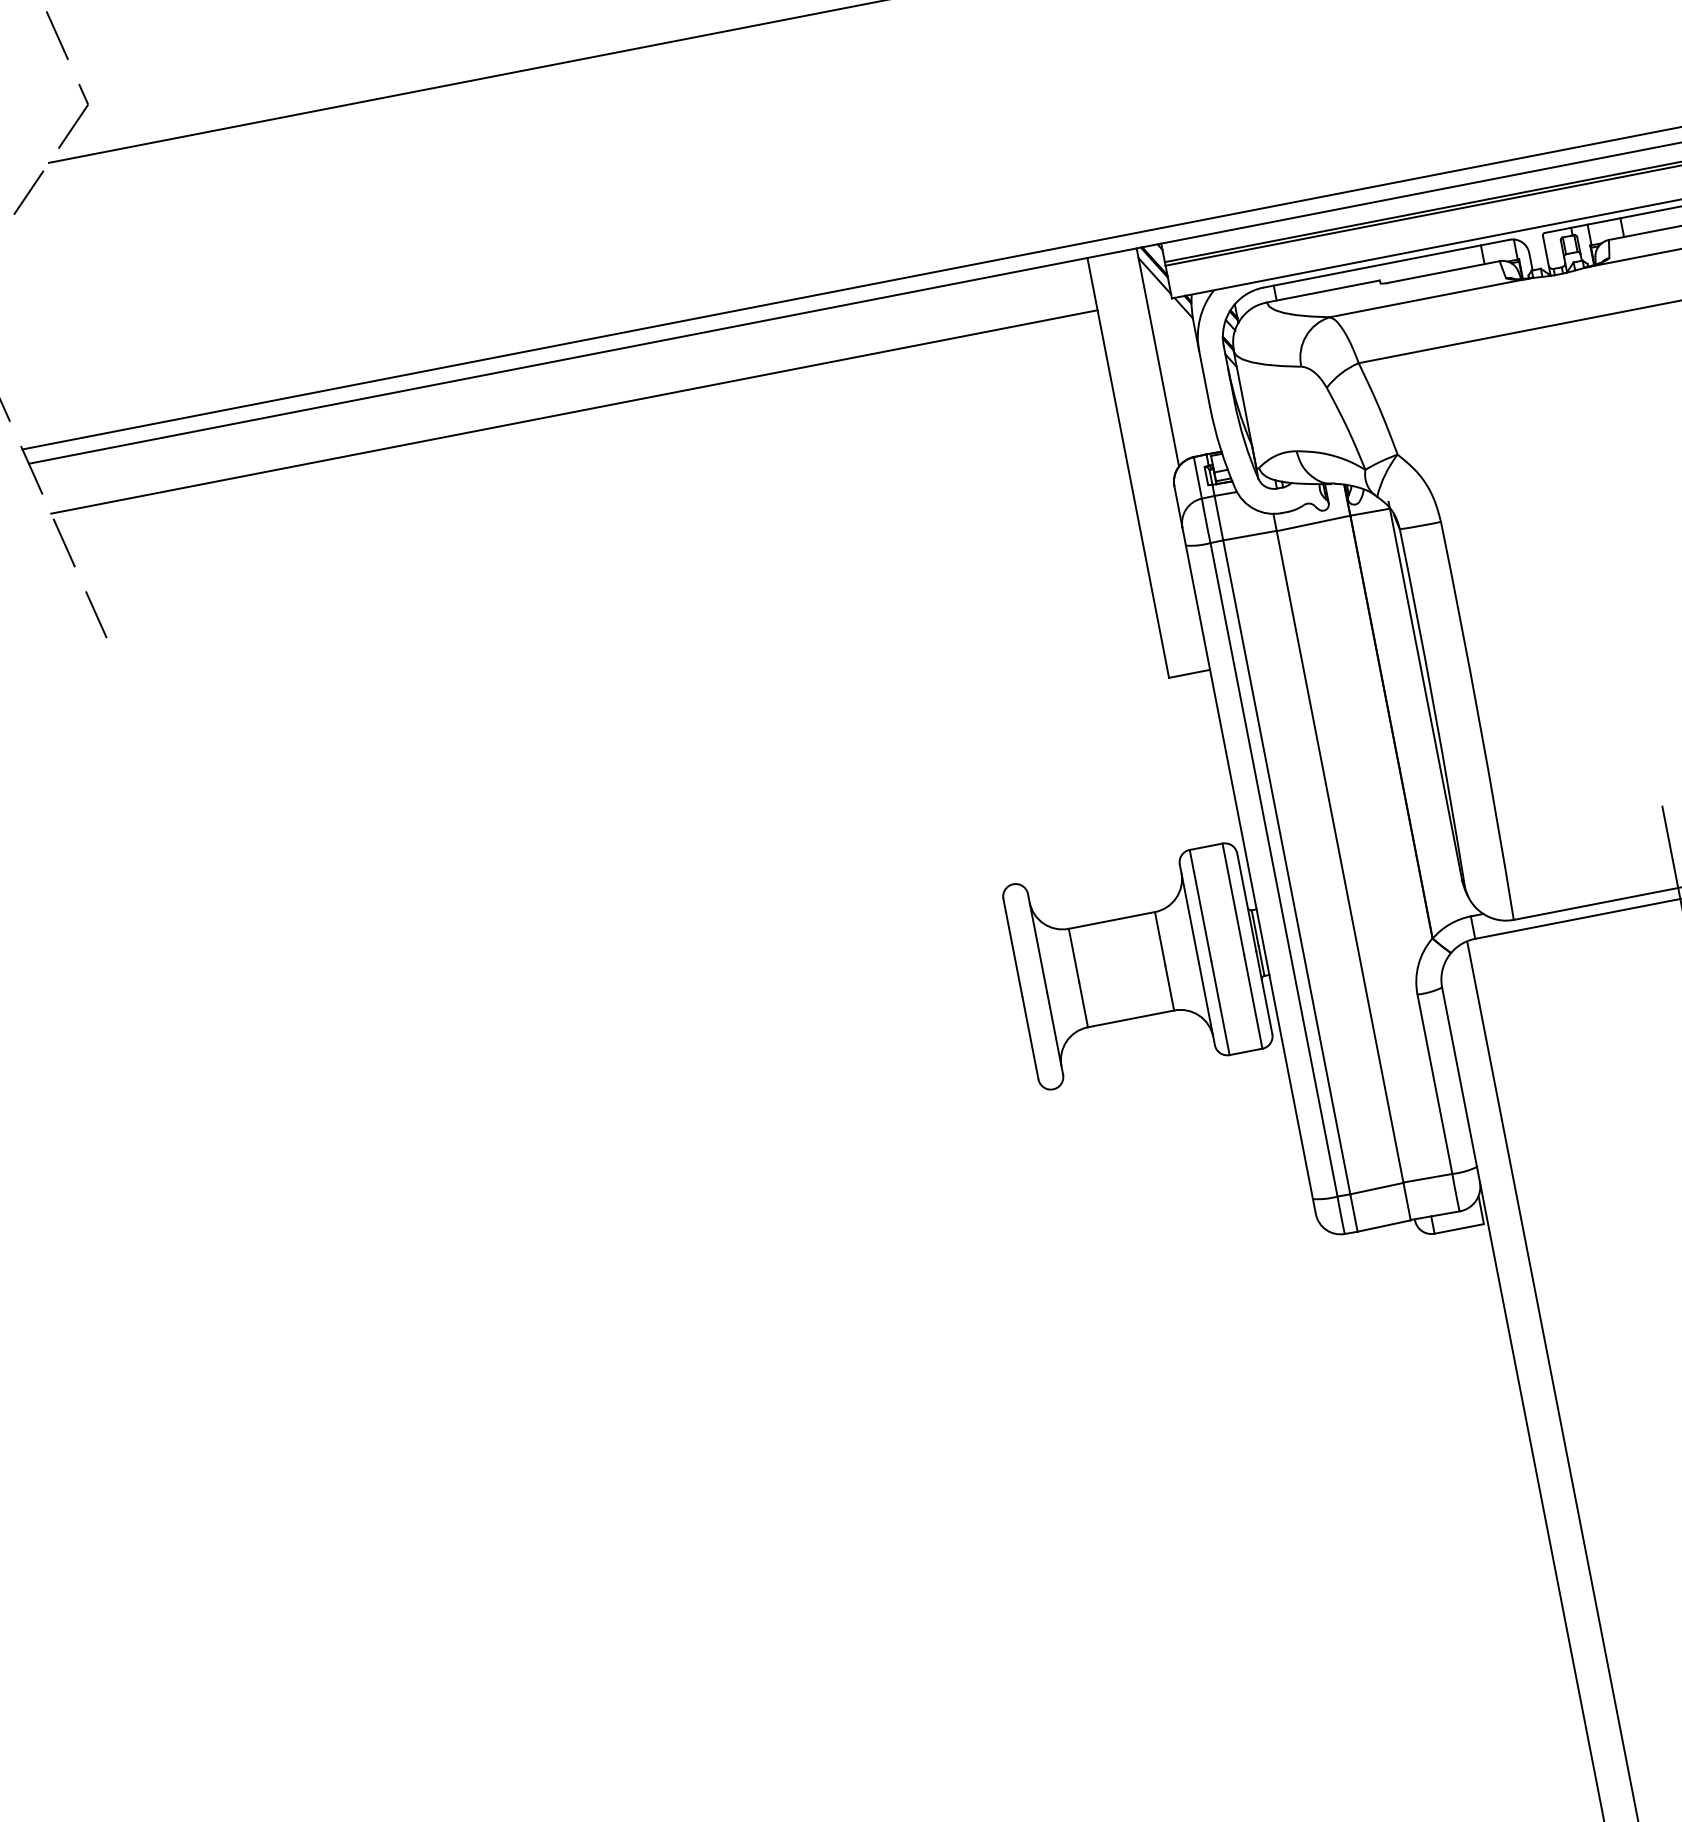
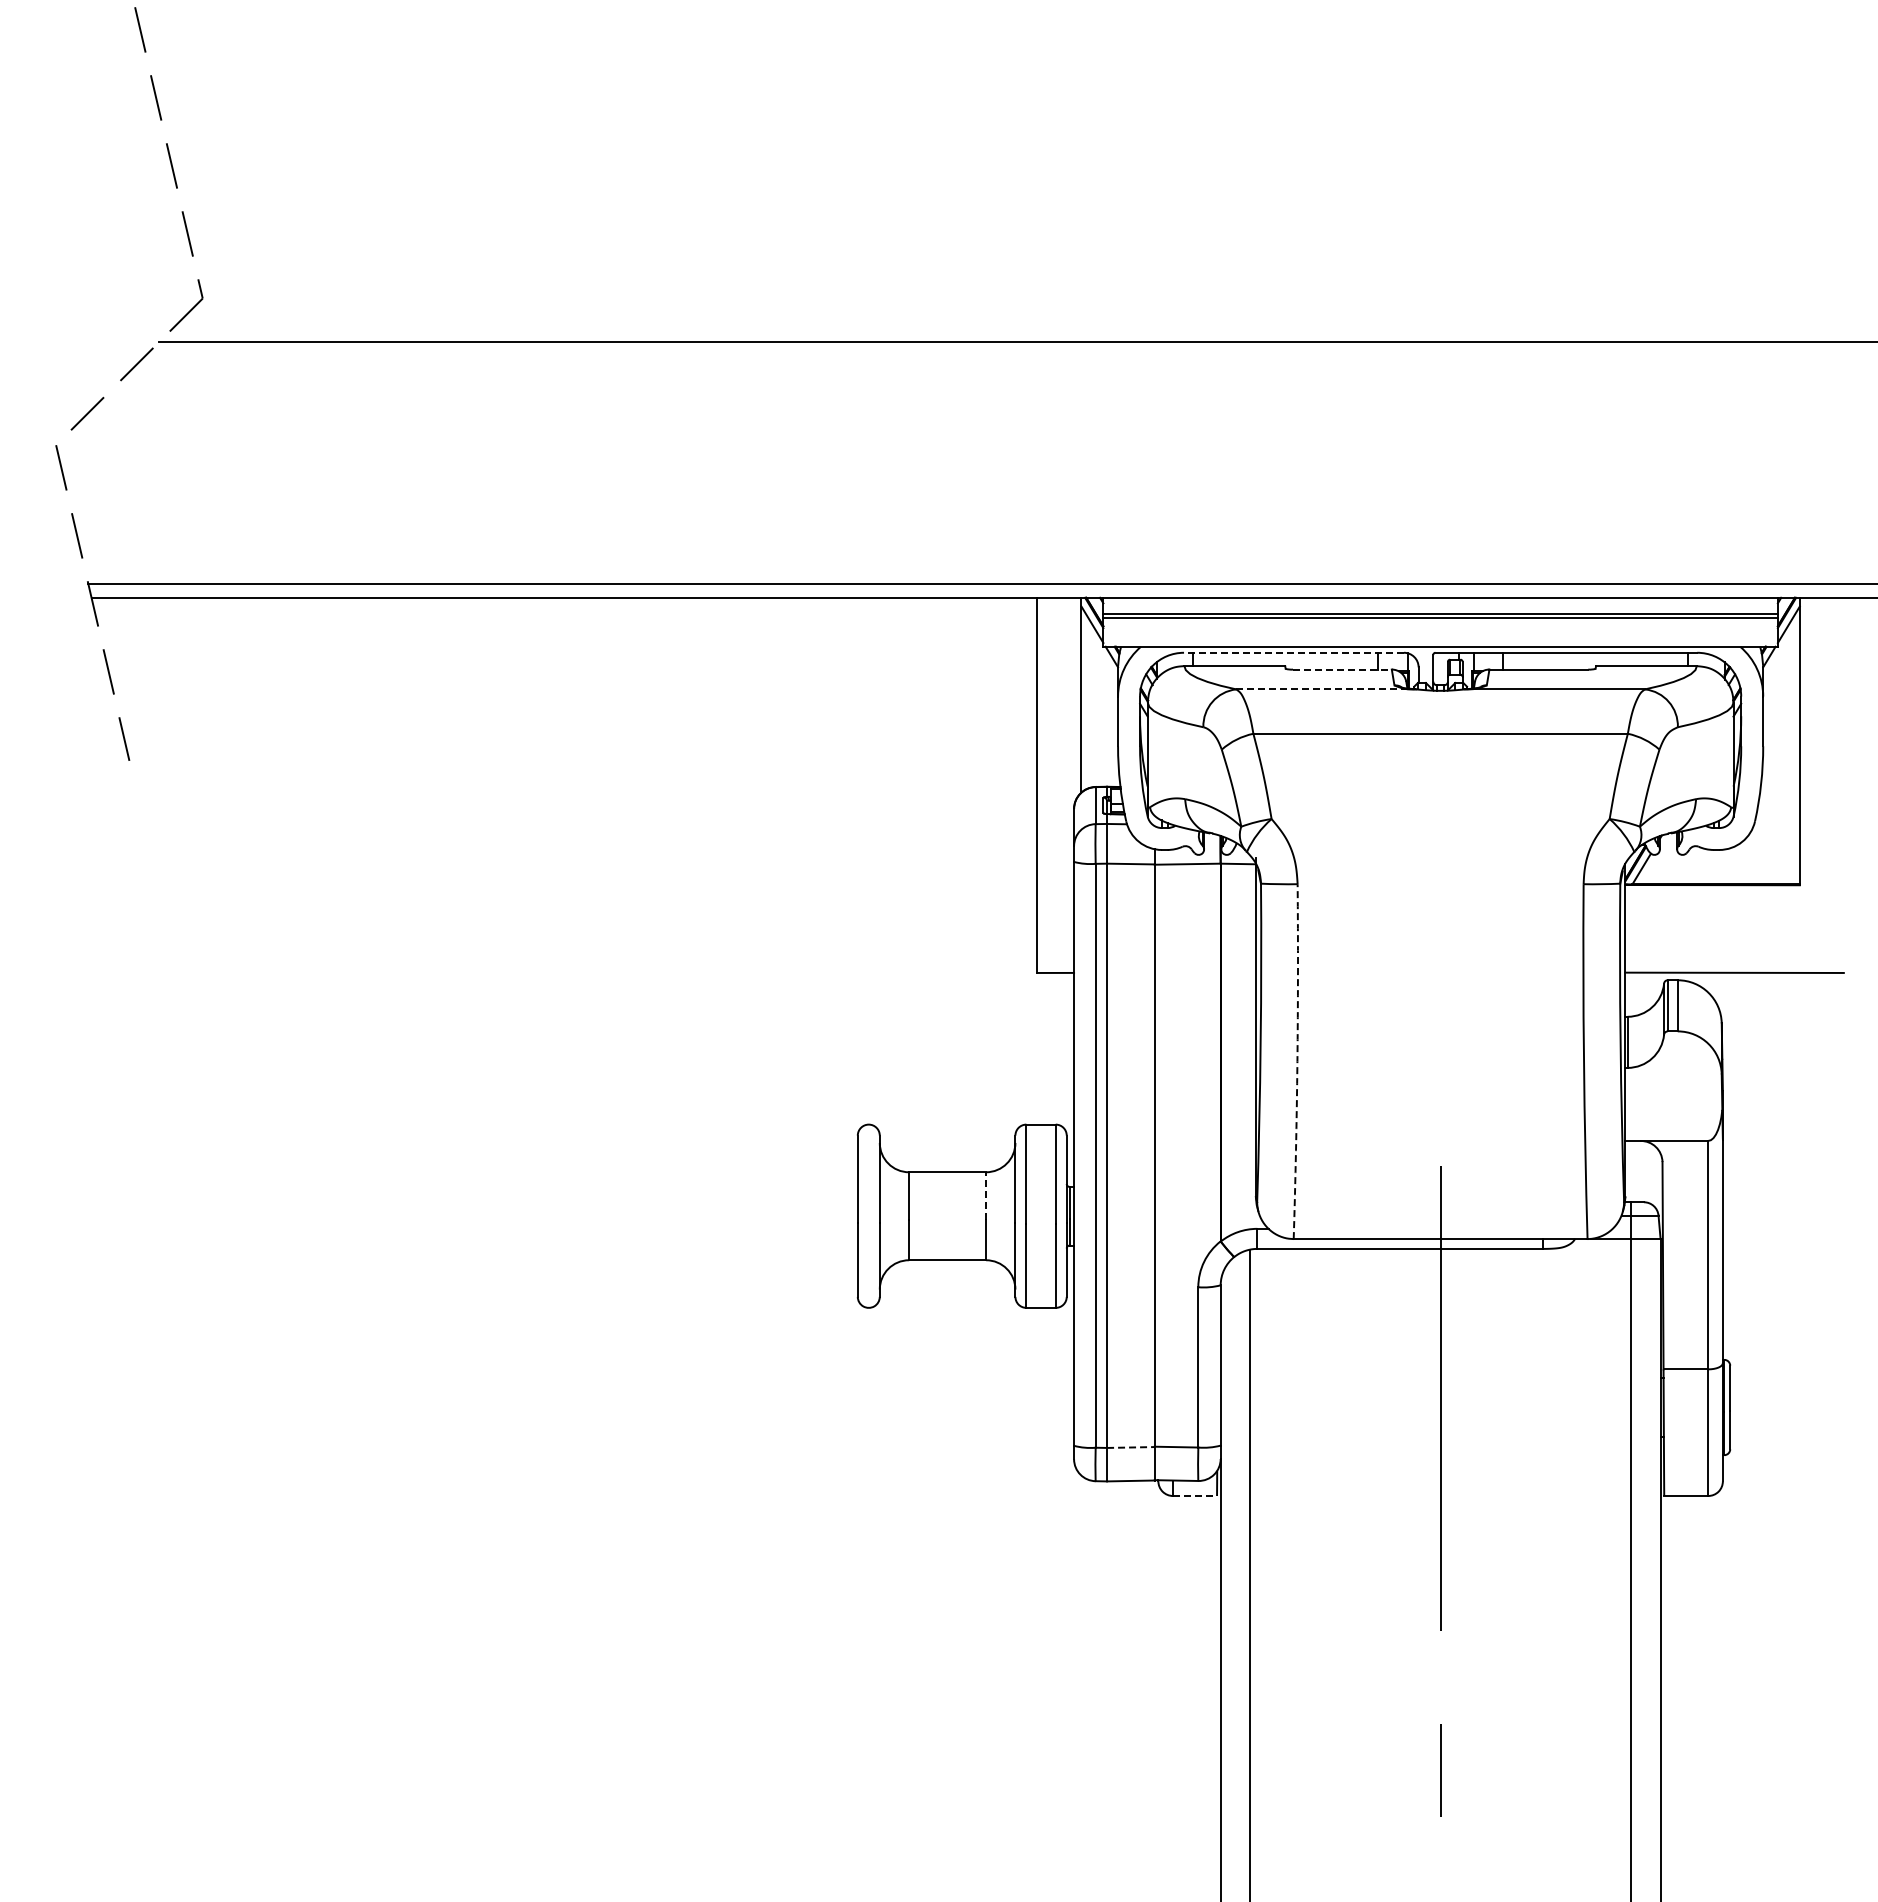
line: (1387, 263) -> (1294, 652), solid -> dashed
line: (1444, 271) -> (1342, 669), solid -> dashed
line: (1430, 297) -> (1326, 689), solid -> dashed
line: (573, 412) -> (569, 644), removed
arc: (1479, 720) -> (1297, 1061), solid -> dashed
line: (1160, 939) -> (986, 1196), solid -> dashed
line: (1376, 1188) -> (1130, 1447), solid -> dashed
line: (1459, 1229) -> (1195, 1496), solid -> dashed

